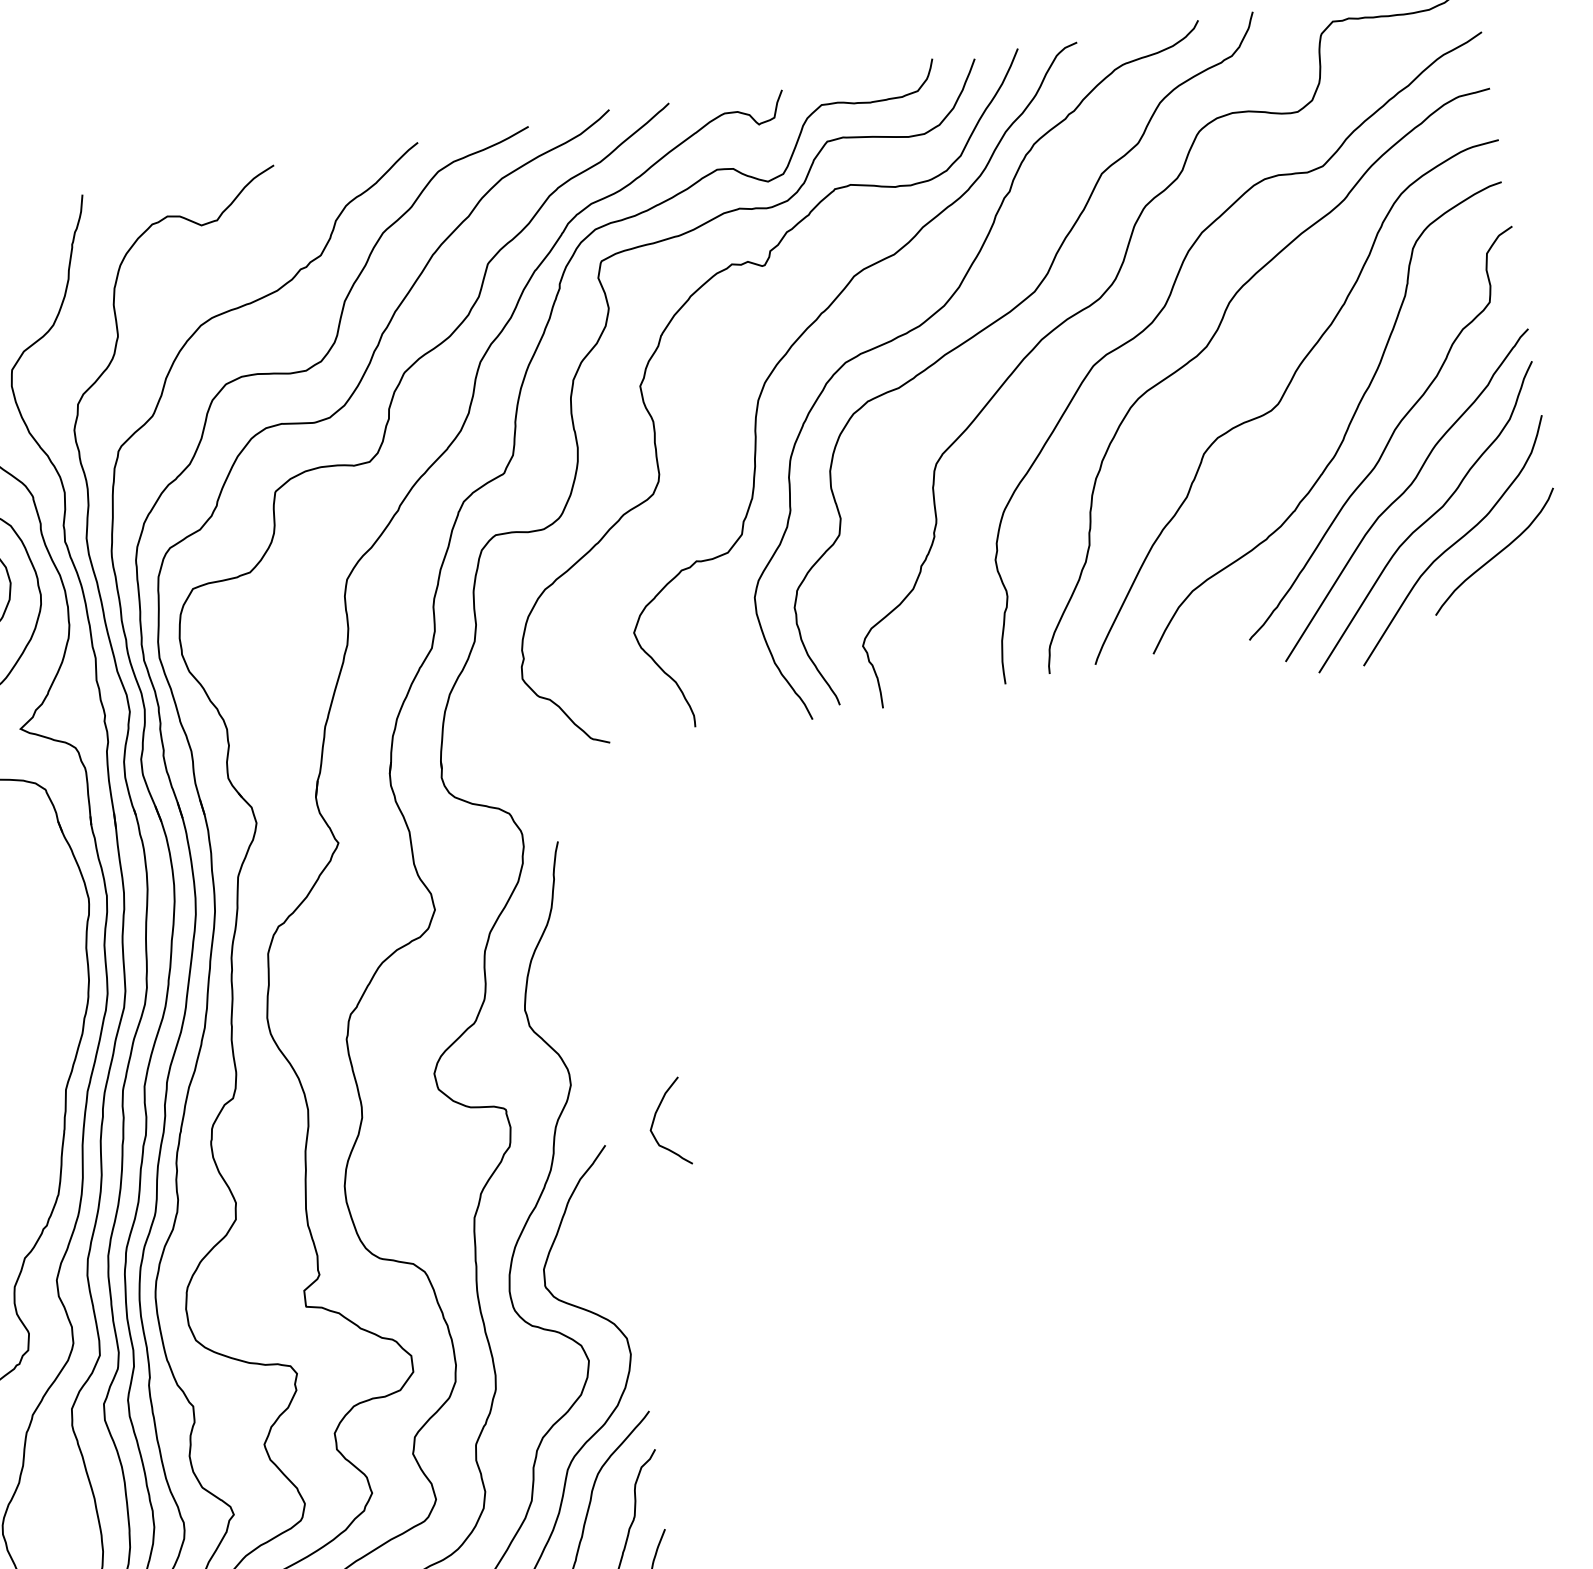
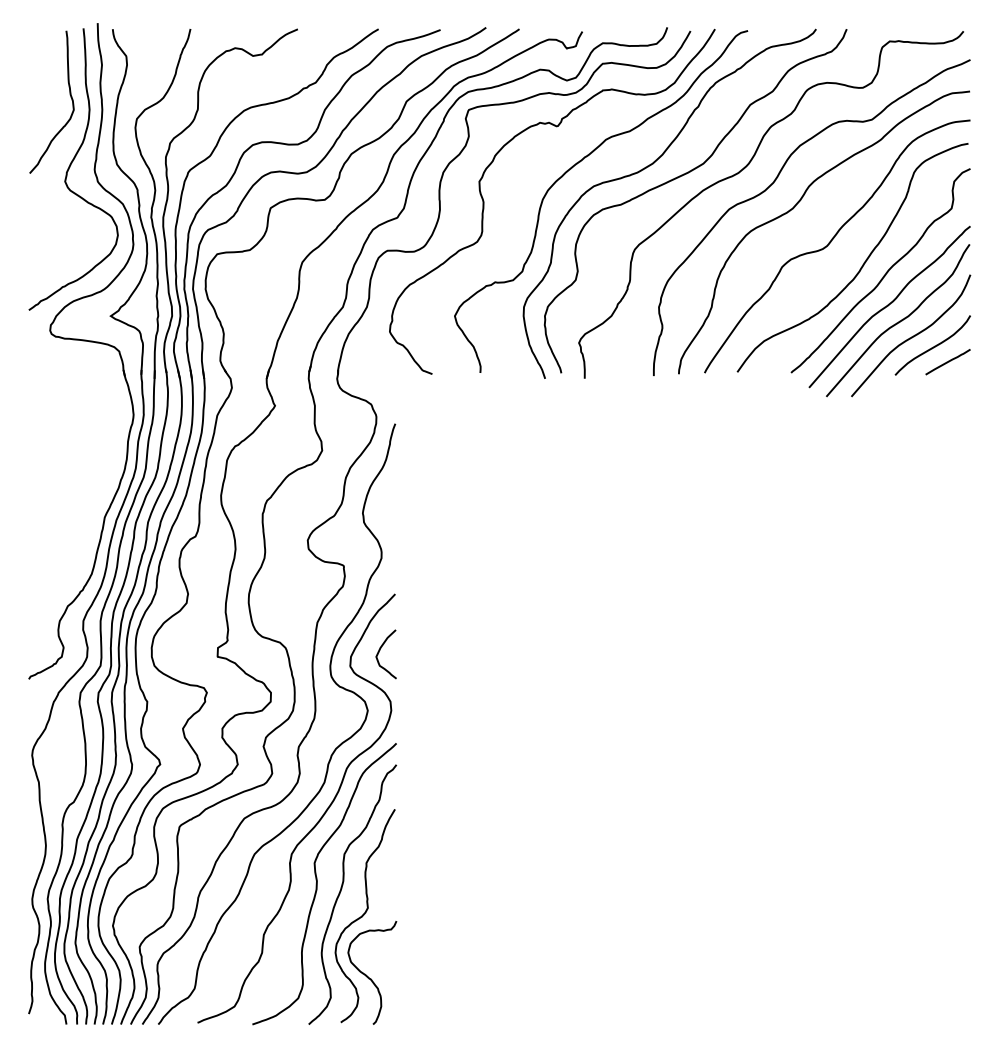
line: (1525, 578) -> (947, 362), added
curve: (655, 1121) -> (379, 652), moved

